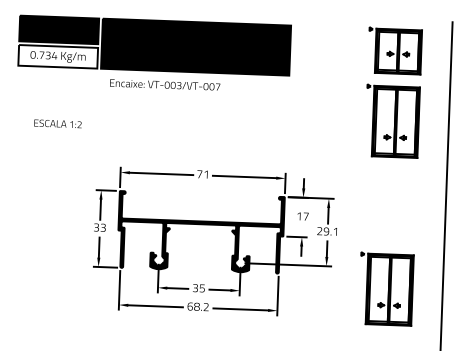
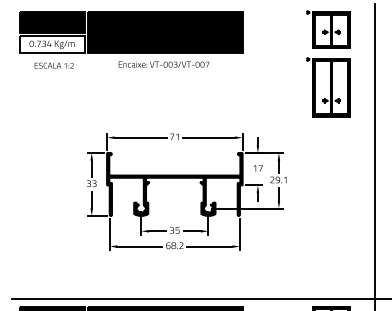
text: (164, 84) -> (163, 64), moved
text: (57, 123) -> (53, 65), moved
part: (386, 289) -> (328, 225), removed

